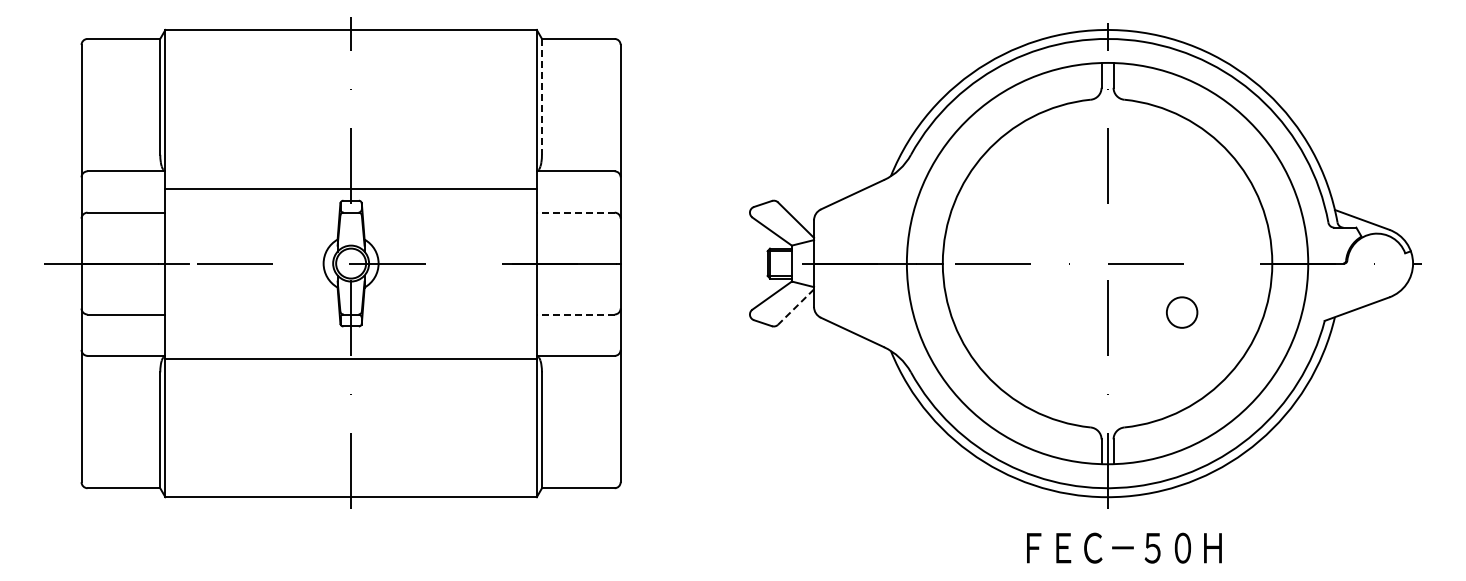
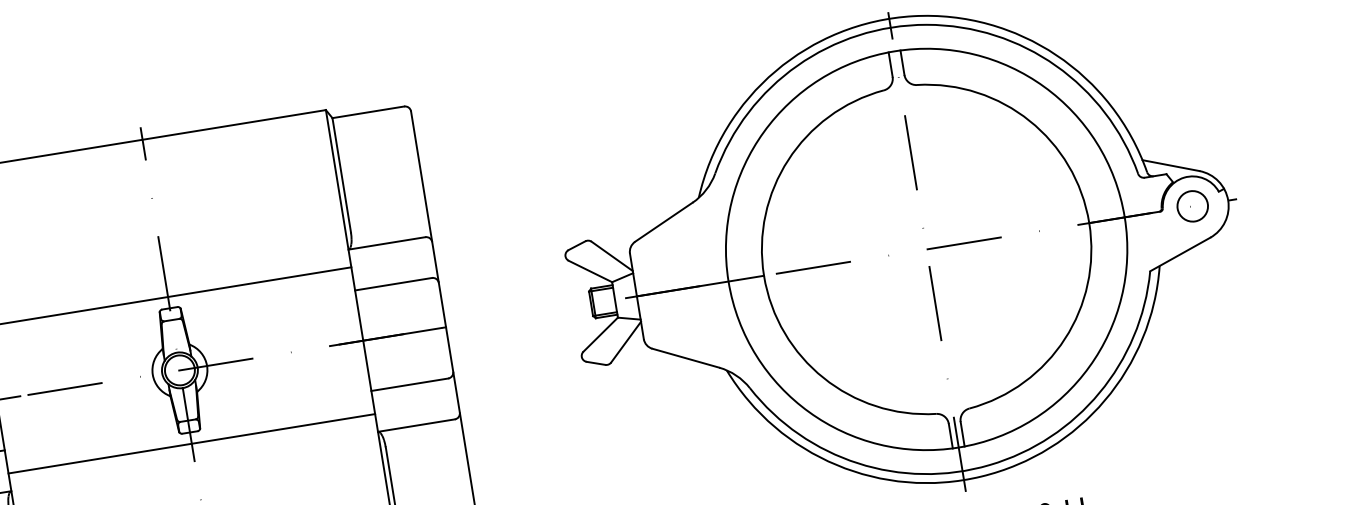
line: (542, 96) -> (342, 174), dashed -> solid
line: (575, 212) -> (393, 284), dashed -> solid
line: (795, 307) -> (625, 342), dashed -> solid
circle: (1182, 312) -> (1193, 206), moved
line: (575, 314) -> (409, 384), dashed -> solid
line: (350, 358) -> (191, 443), moved

